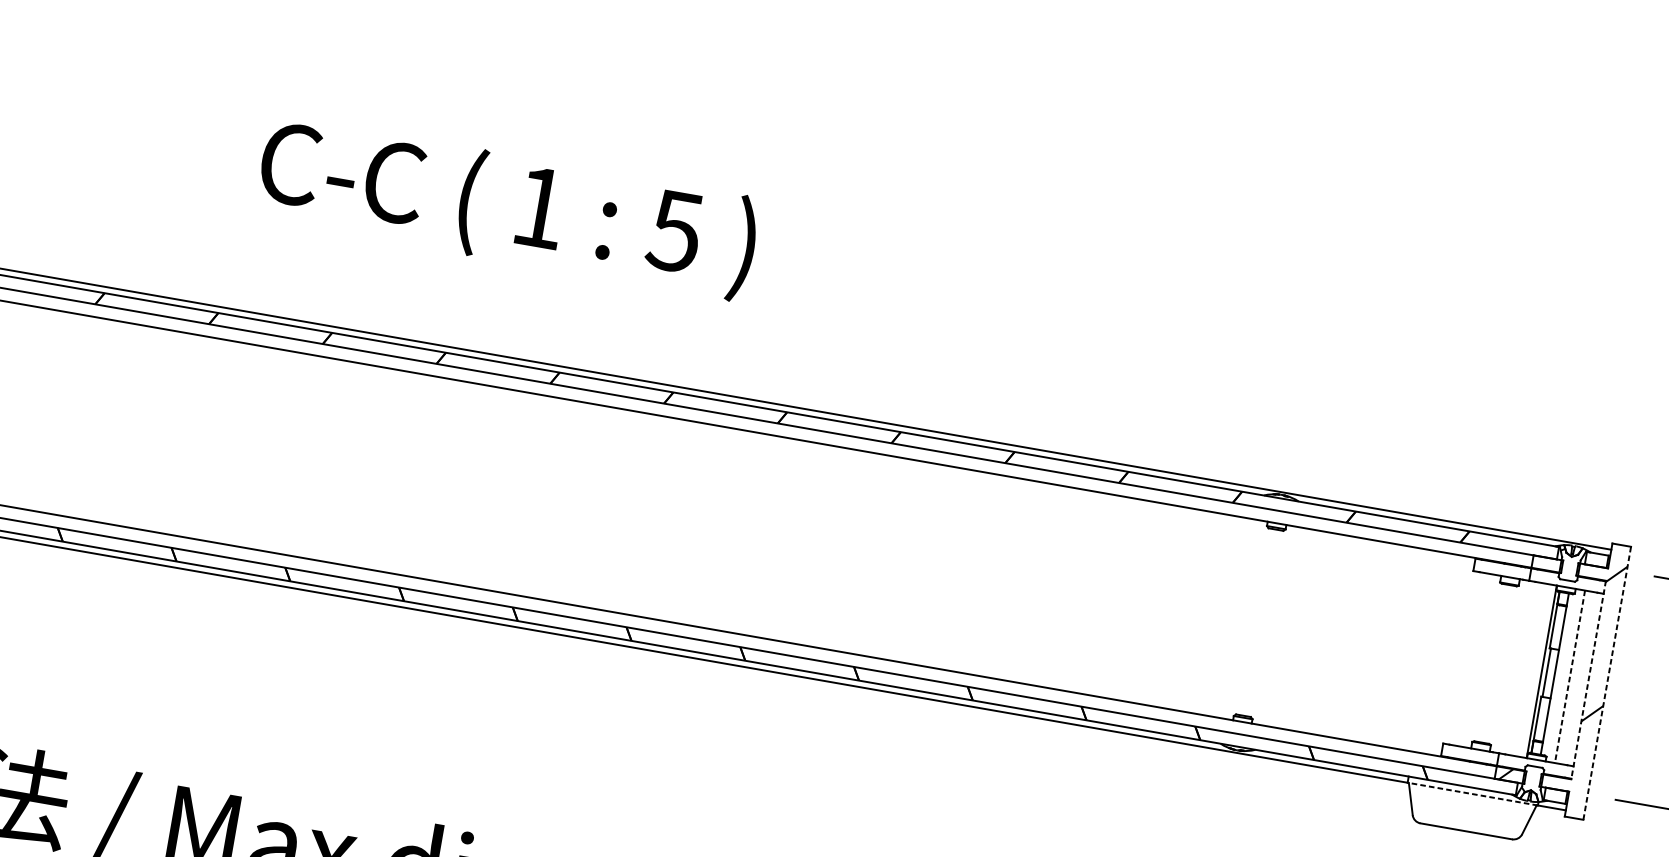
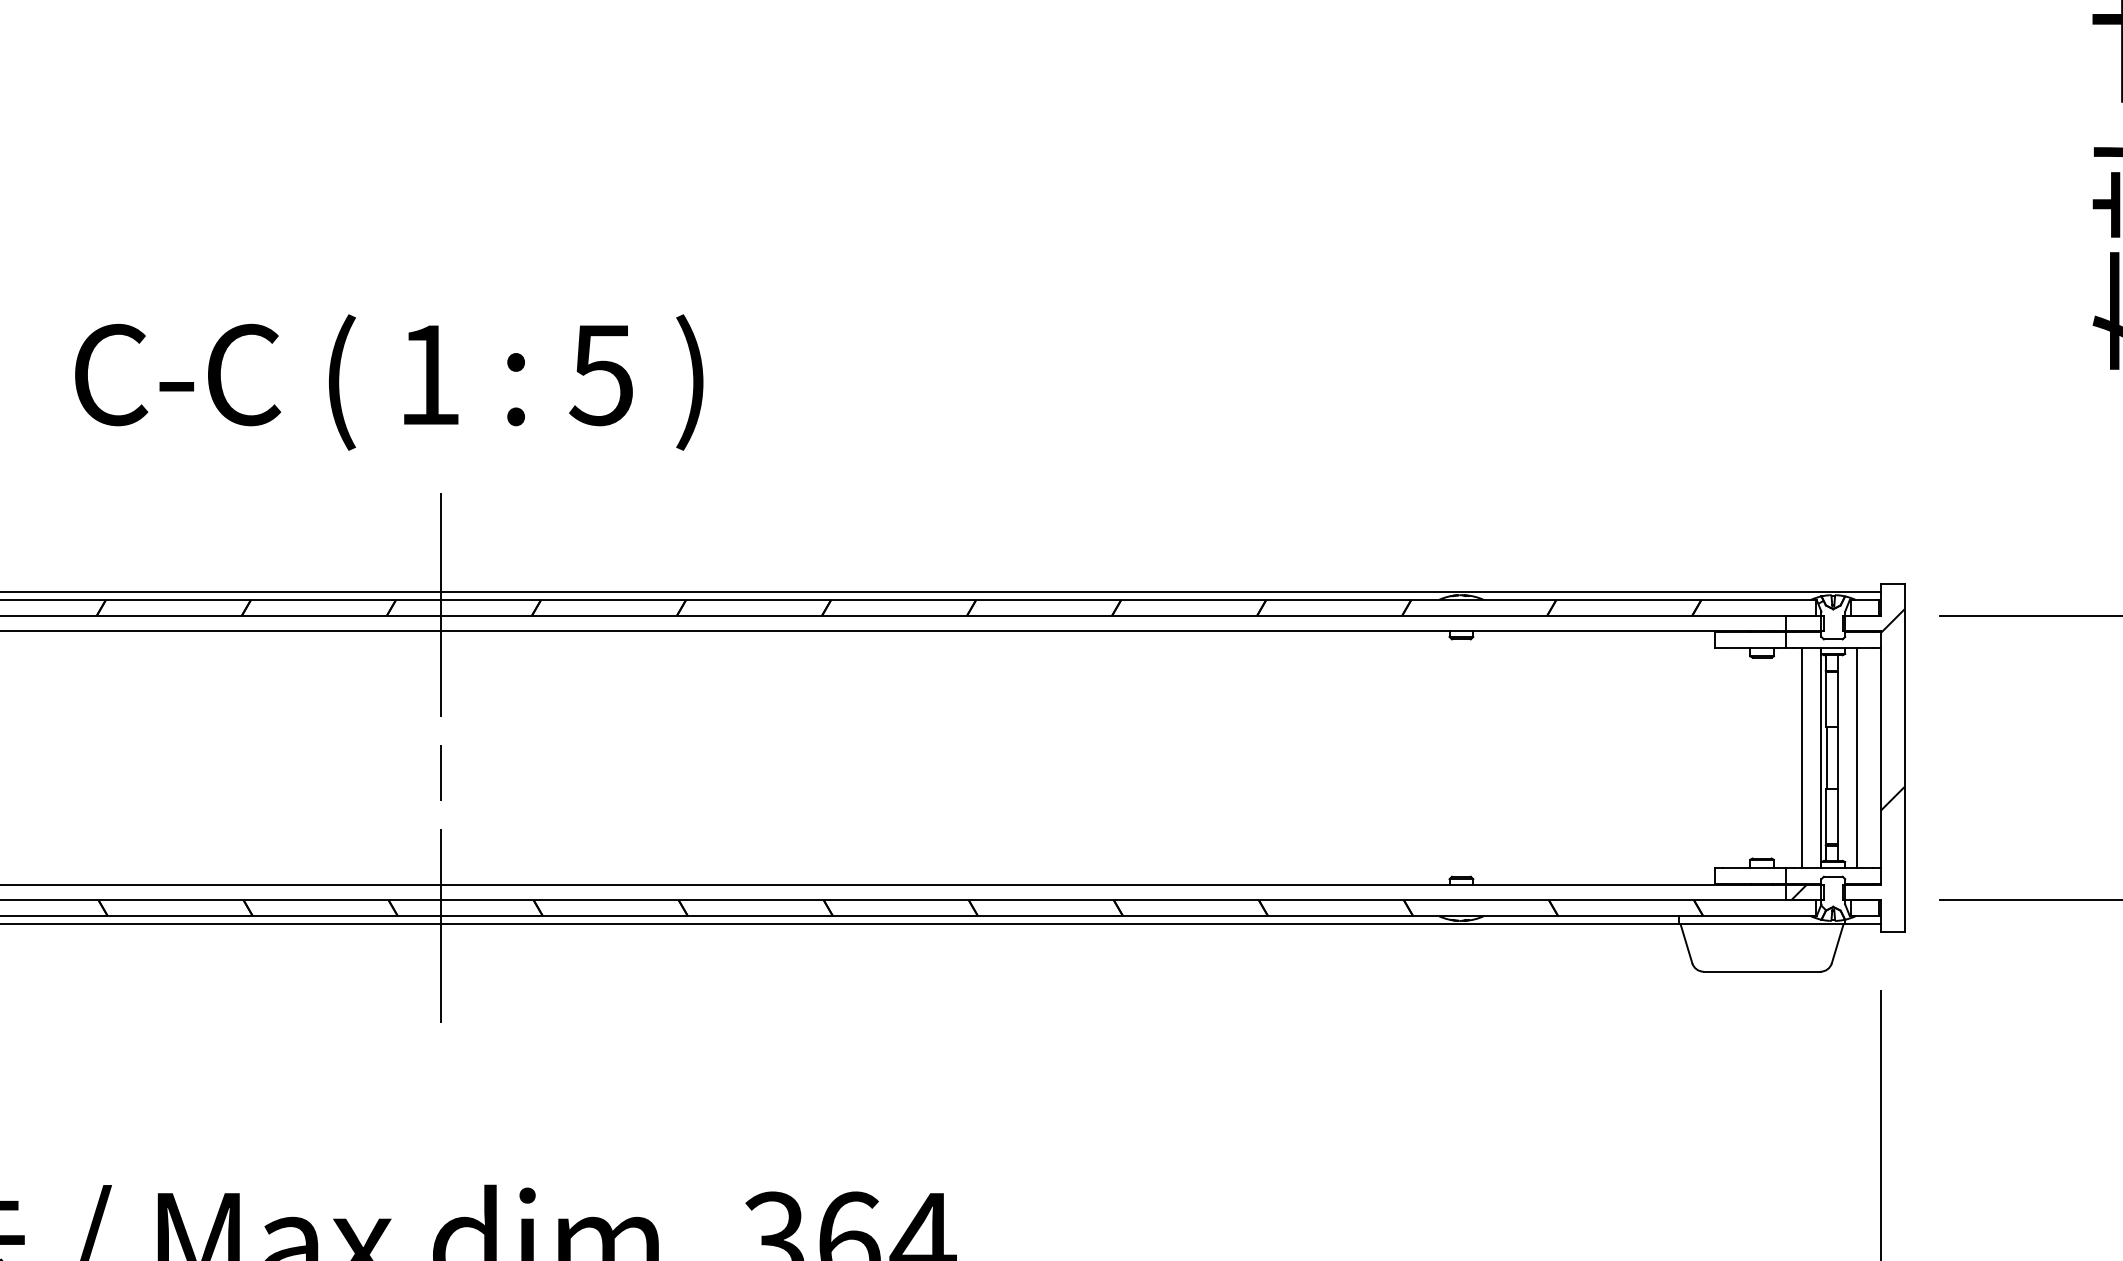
text: (507, 208) -> (389, 382), moved
line: (459, 483) -> (440, 758), added
line: (1526, 669) -> (1801, 758), added
line: (1570, 677) -> (1857, 758), dashed -> solid
line: (1588, 680) -> (1880, 758), dashed -> solid
line: (1607, 682) -> (1904, 757), dashed -> solid
line: (1472, 794) -> (1761, 924), dashed -> solid

